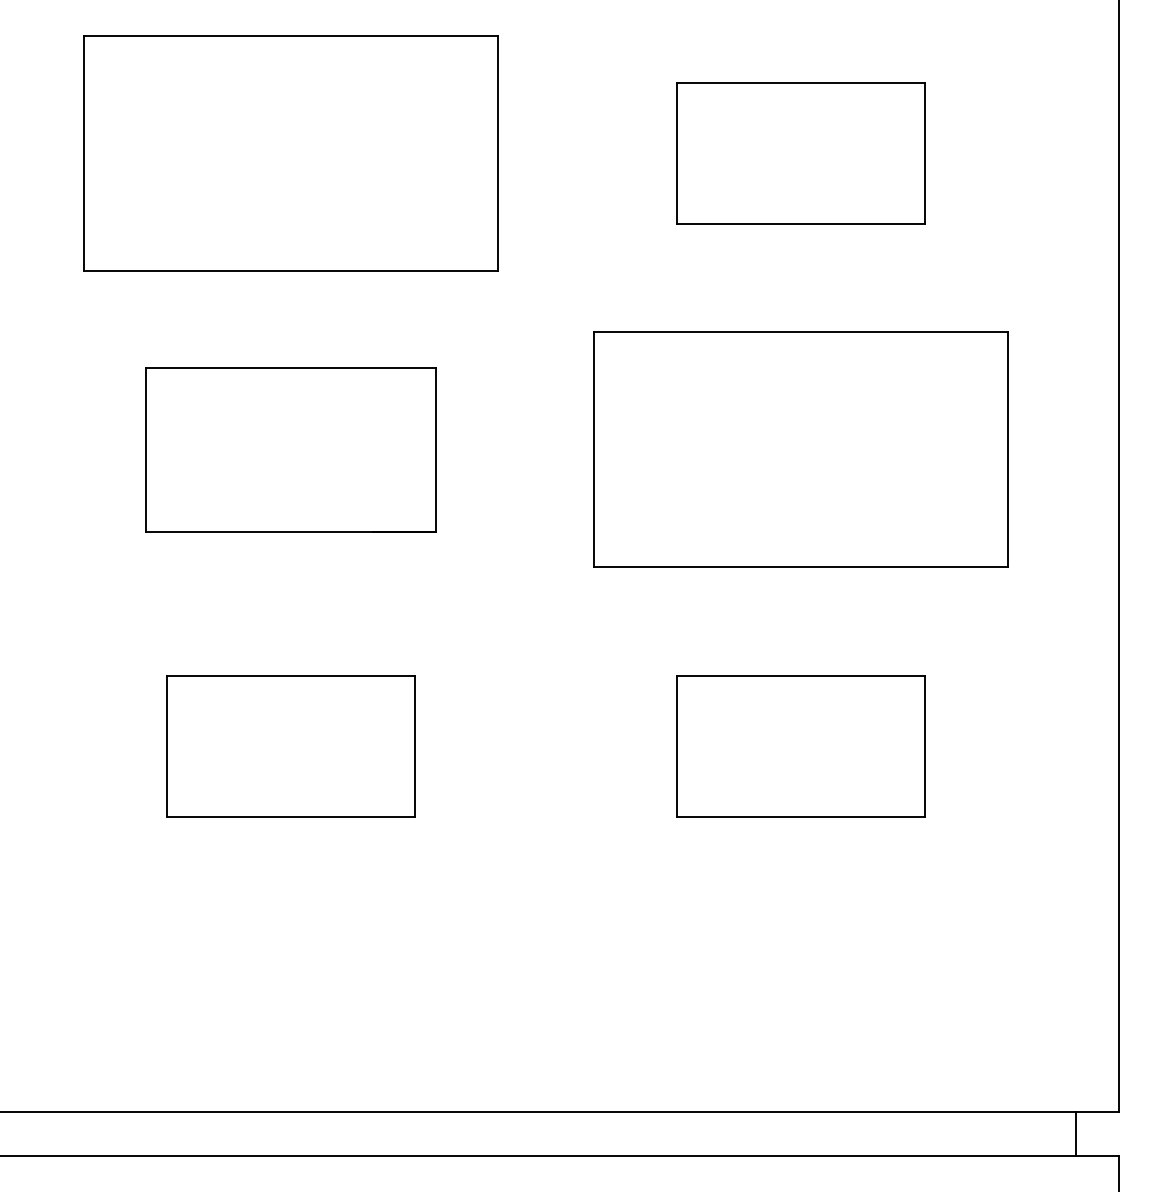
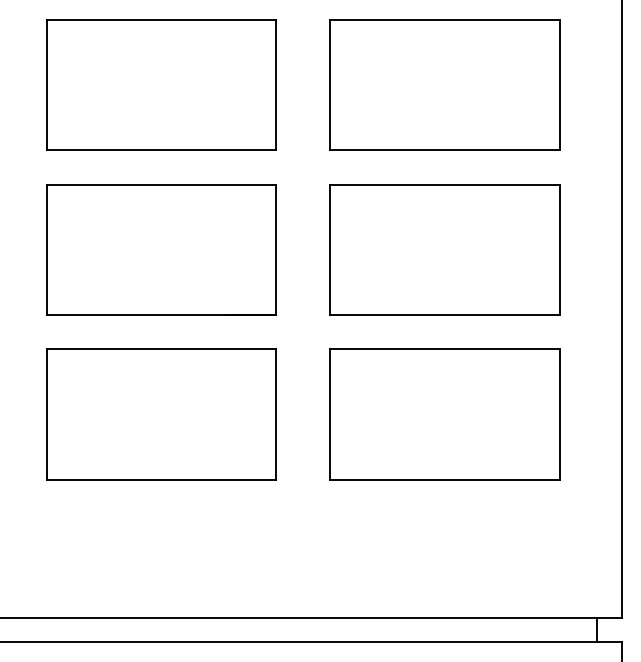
part: (800, 152) -> (444, 84), size x1.67
part: (290, 449) -> (161, 249), size x1.43
part: (290, 746) -> (161, 414), size x1.67
part: (800, 746) -> (444, 414), size x1.67

